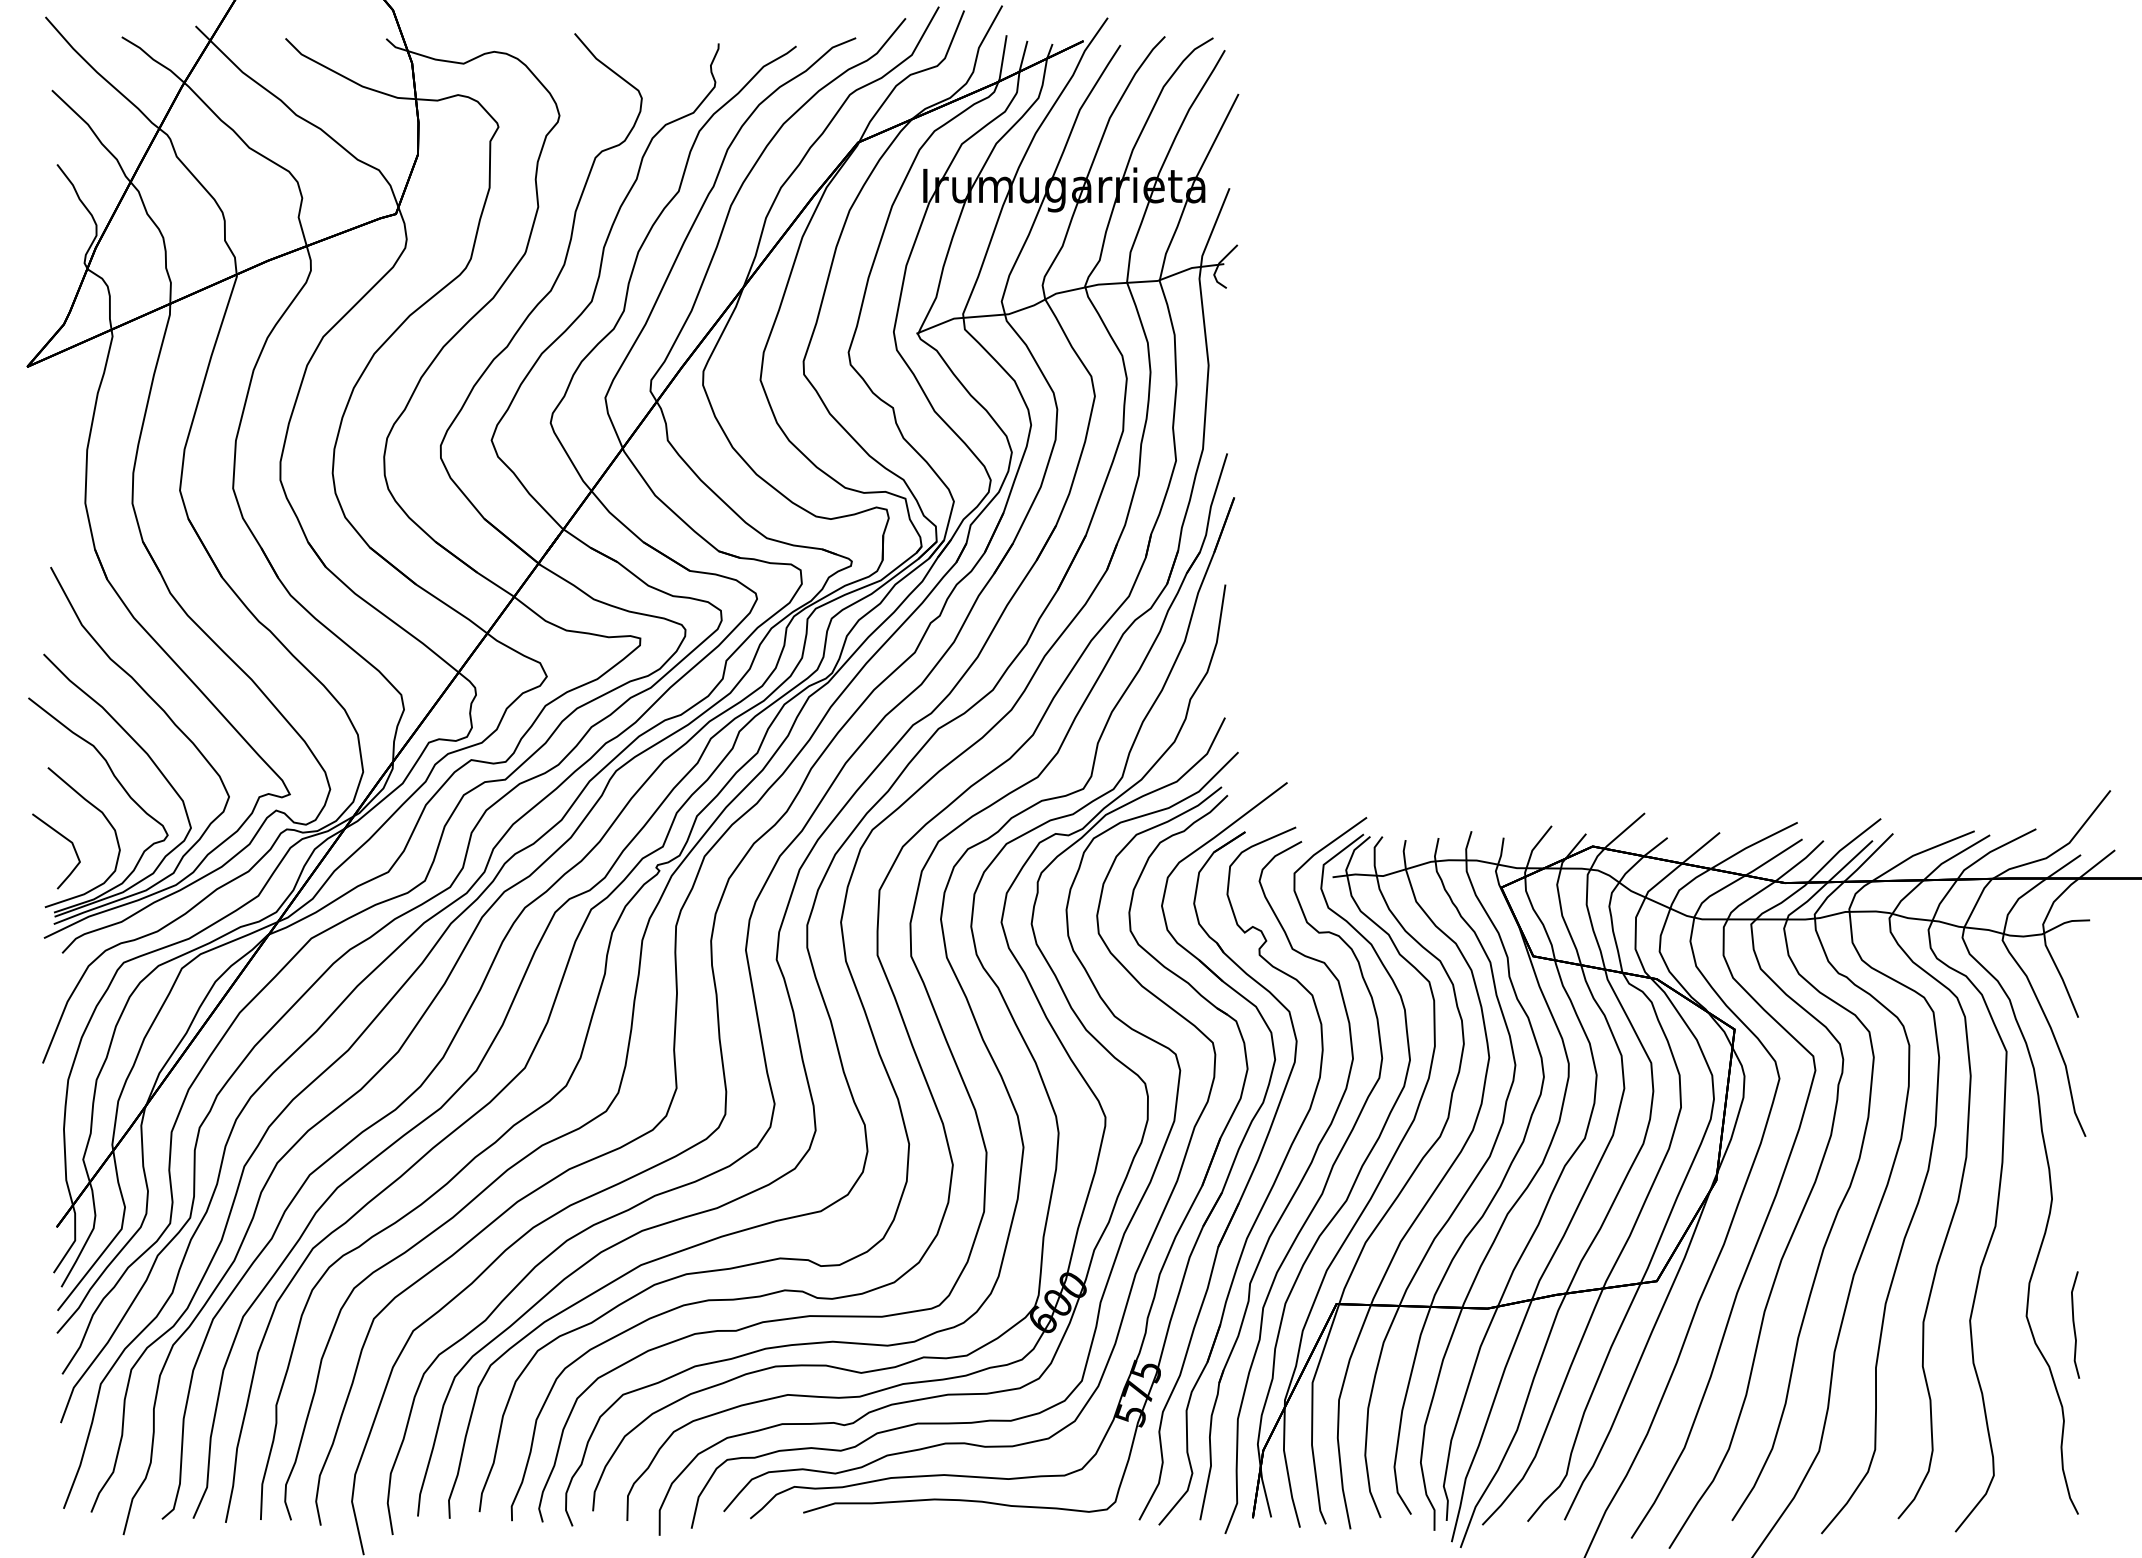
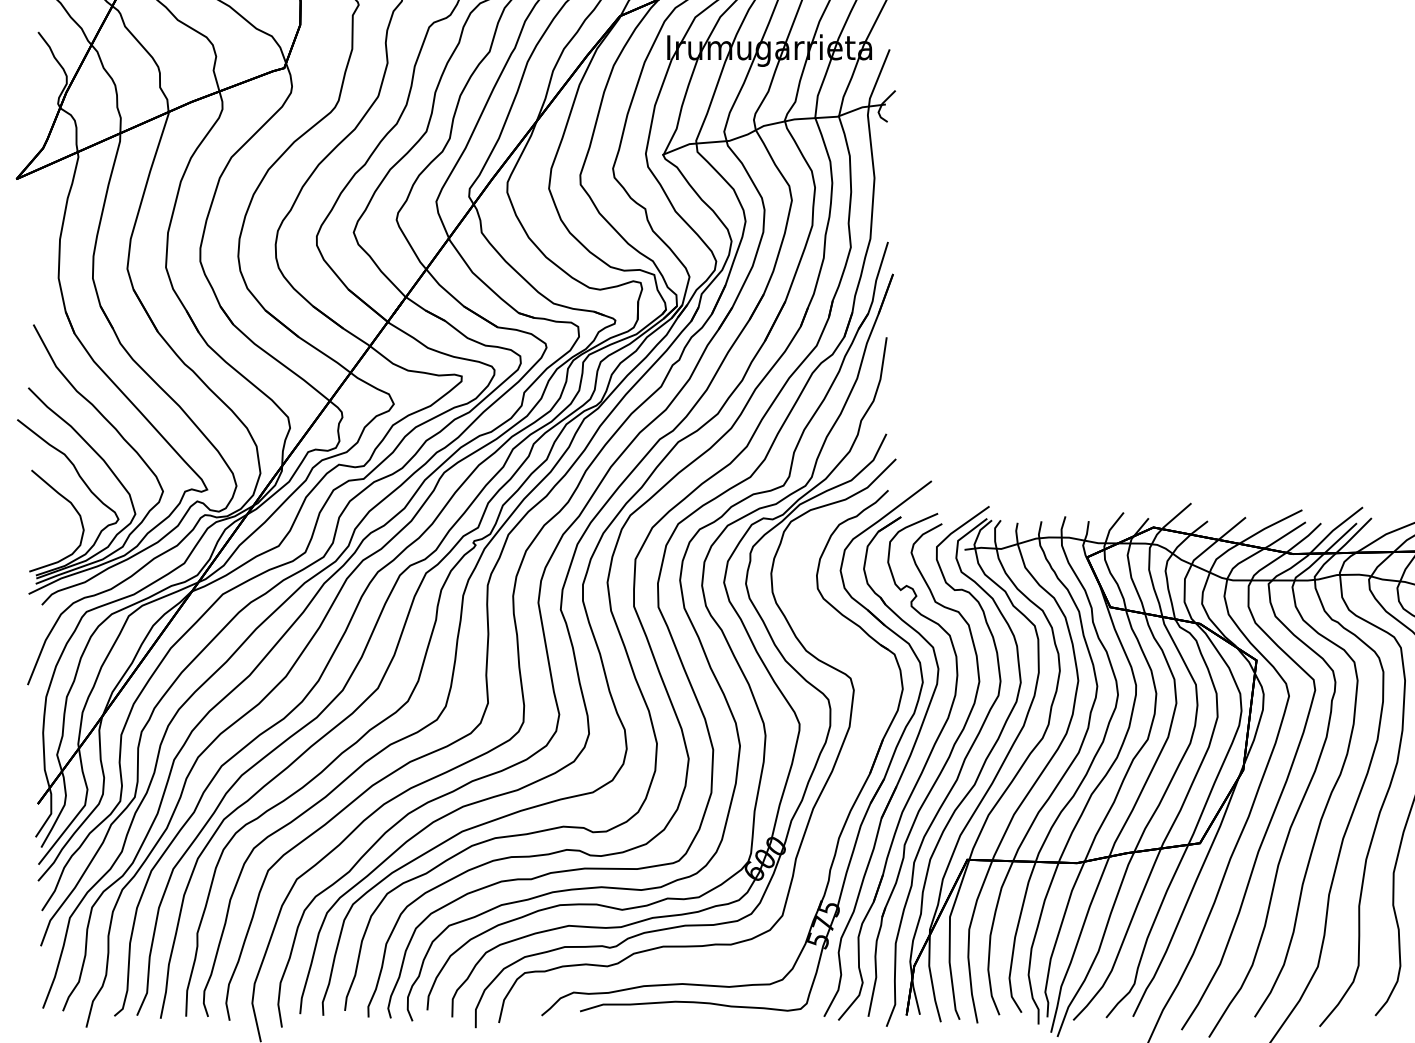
line: (65, 839) -> (44, 522), removed
curve: (1155, 1226) -> (835, 803), removed

